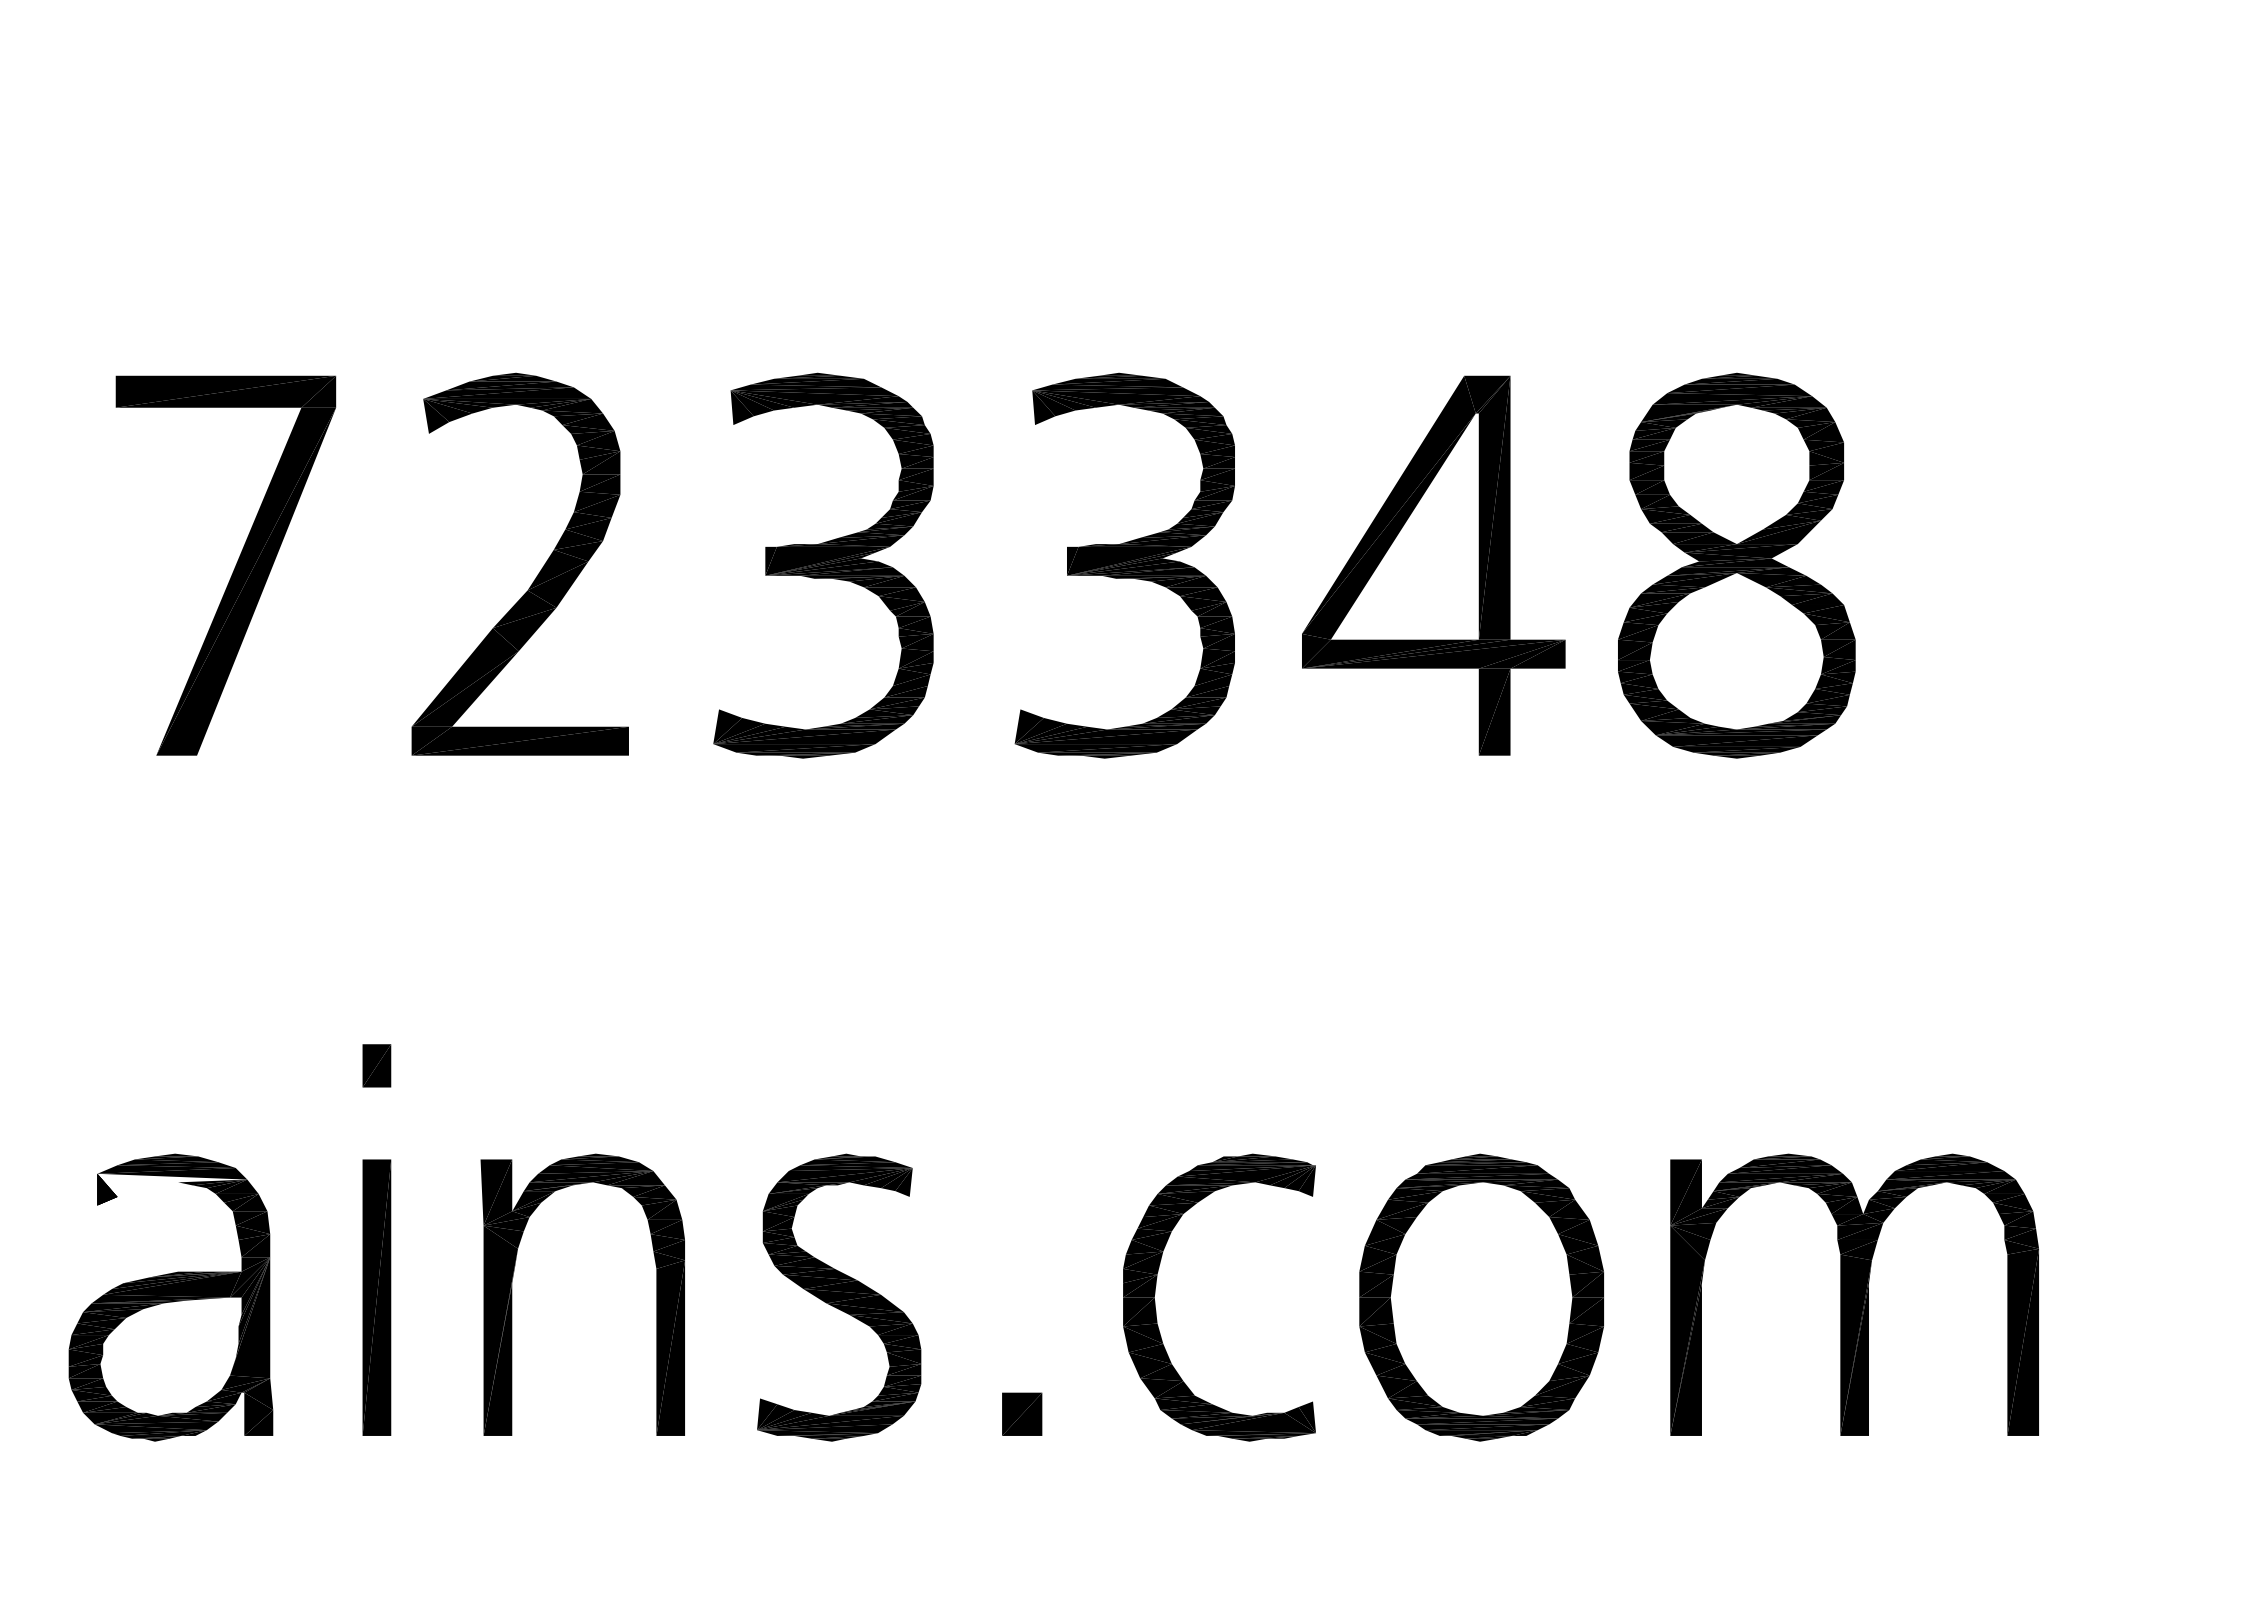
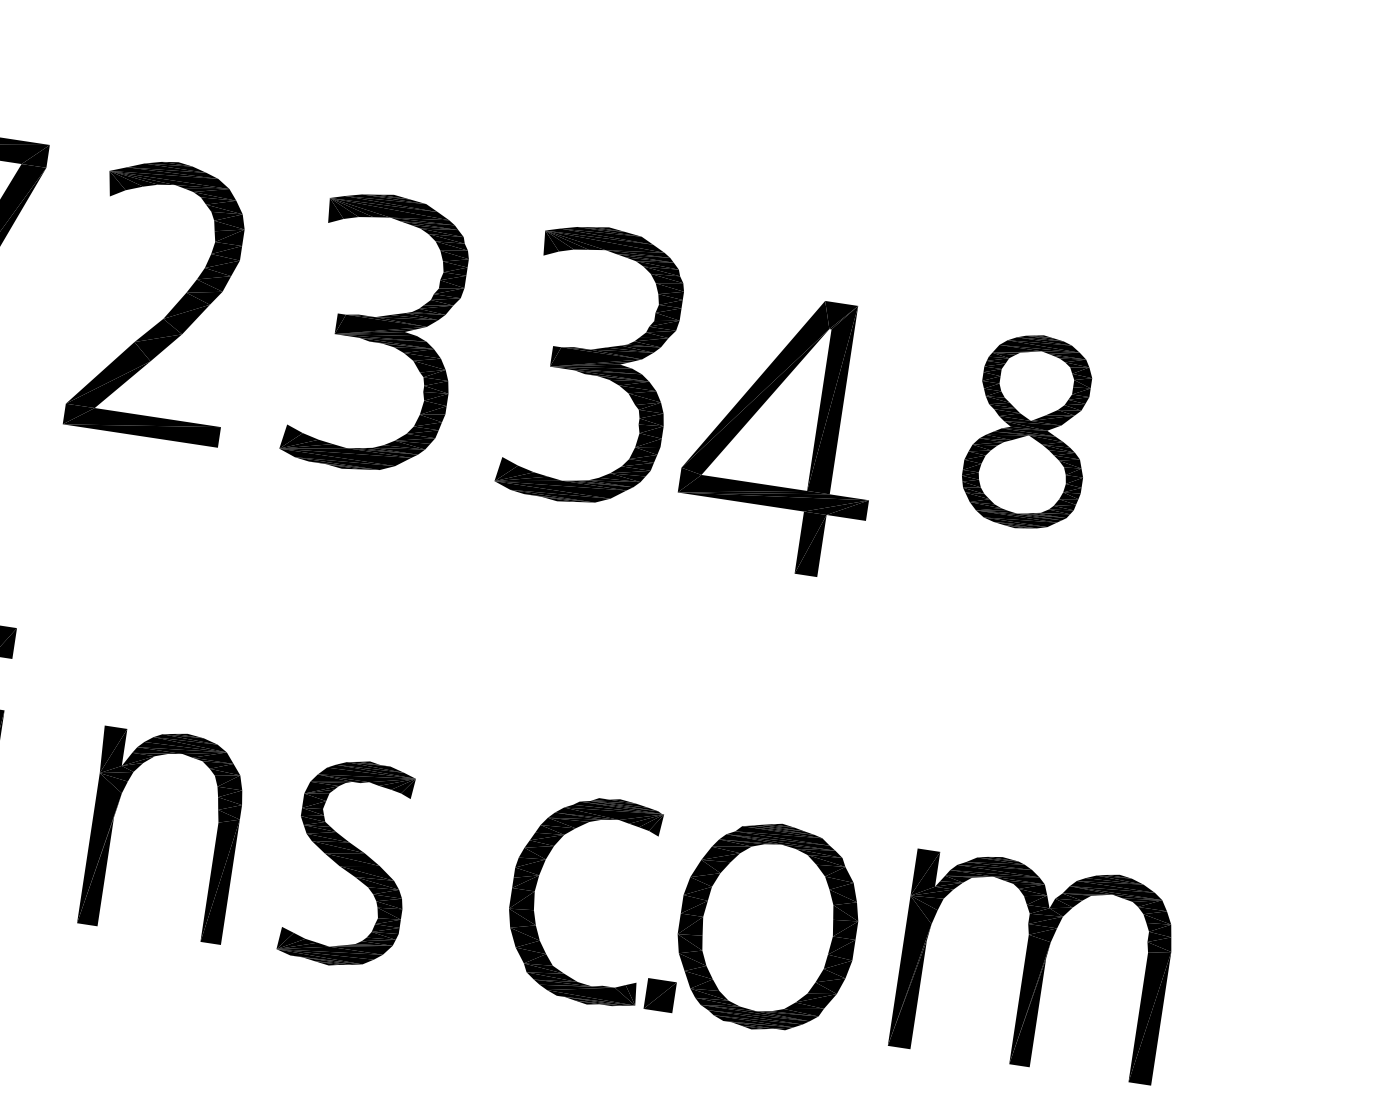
part: (1433, 565) -> (782, 433), moved
part: (1736, 565) -> (1029, 431), size x0.7
part: (512, 1294) -> (112, 825), moved
part: (839, 1297) -> (349, 863), moved
part: (1022, 1413) -> (660, 995), moved

